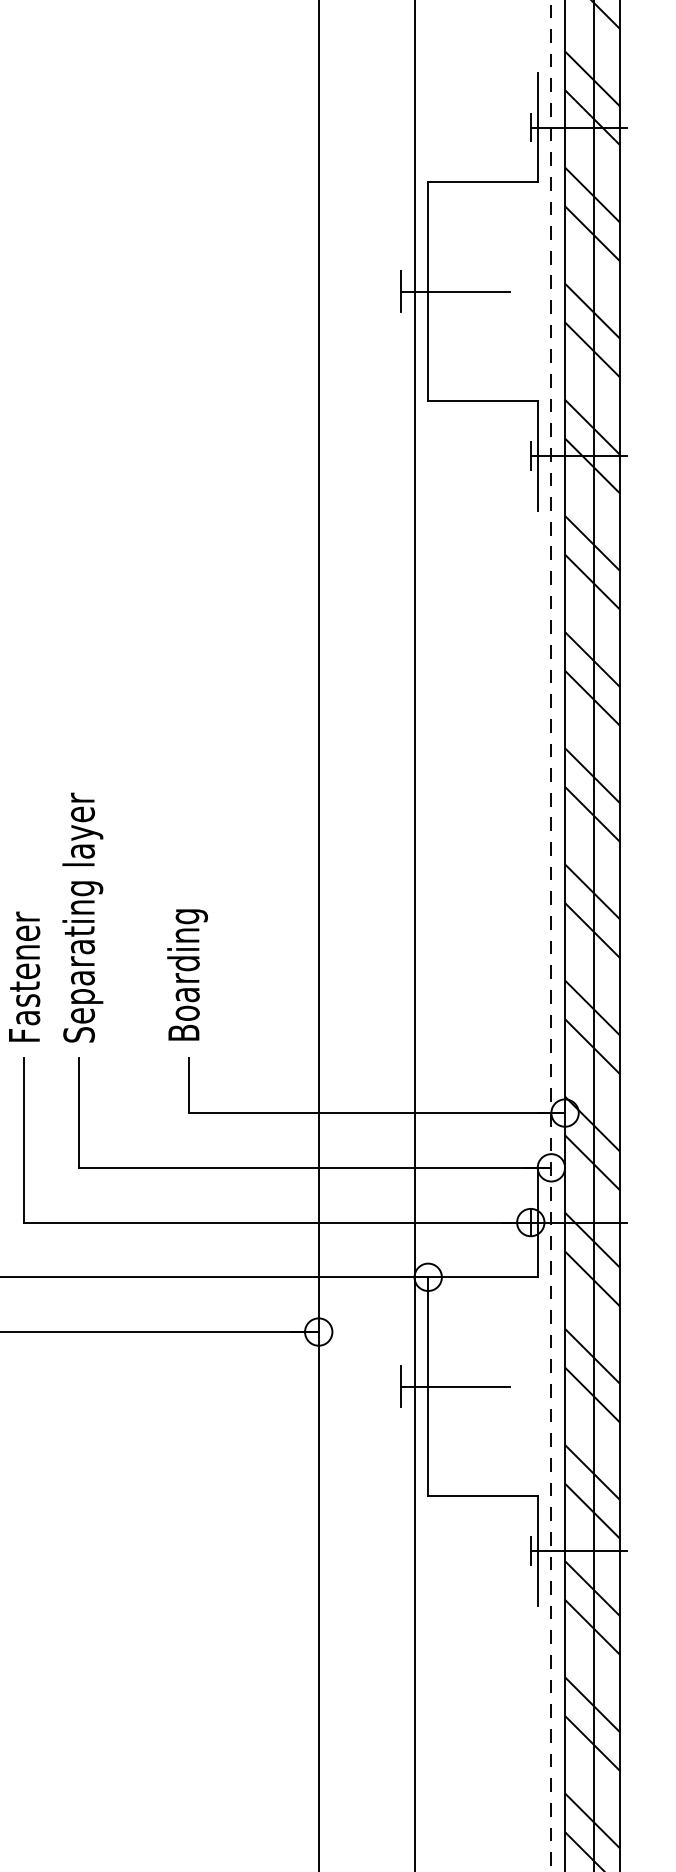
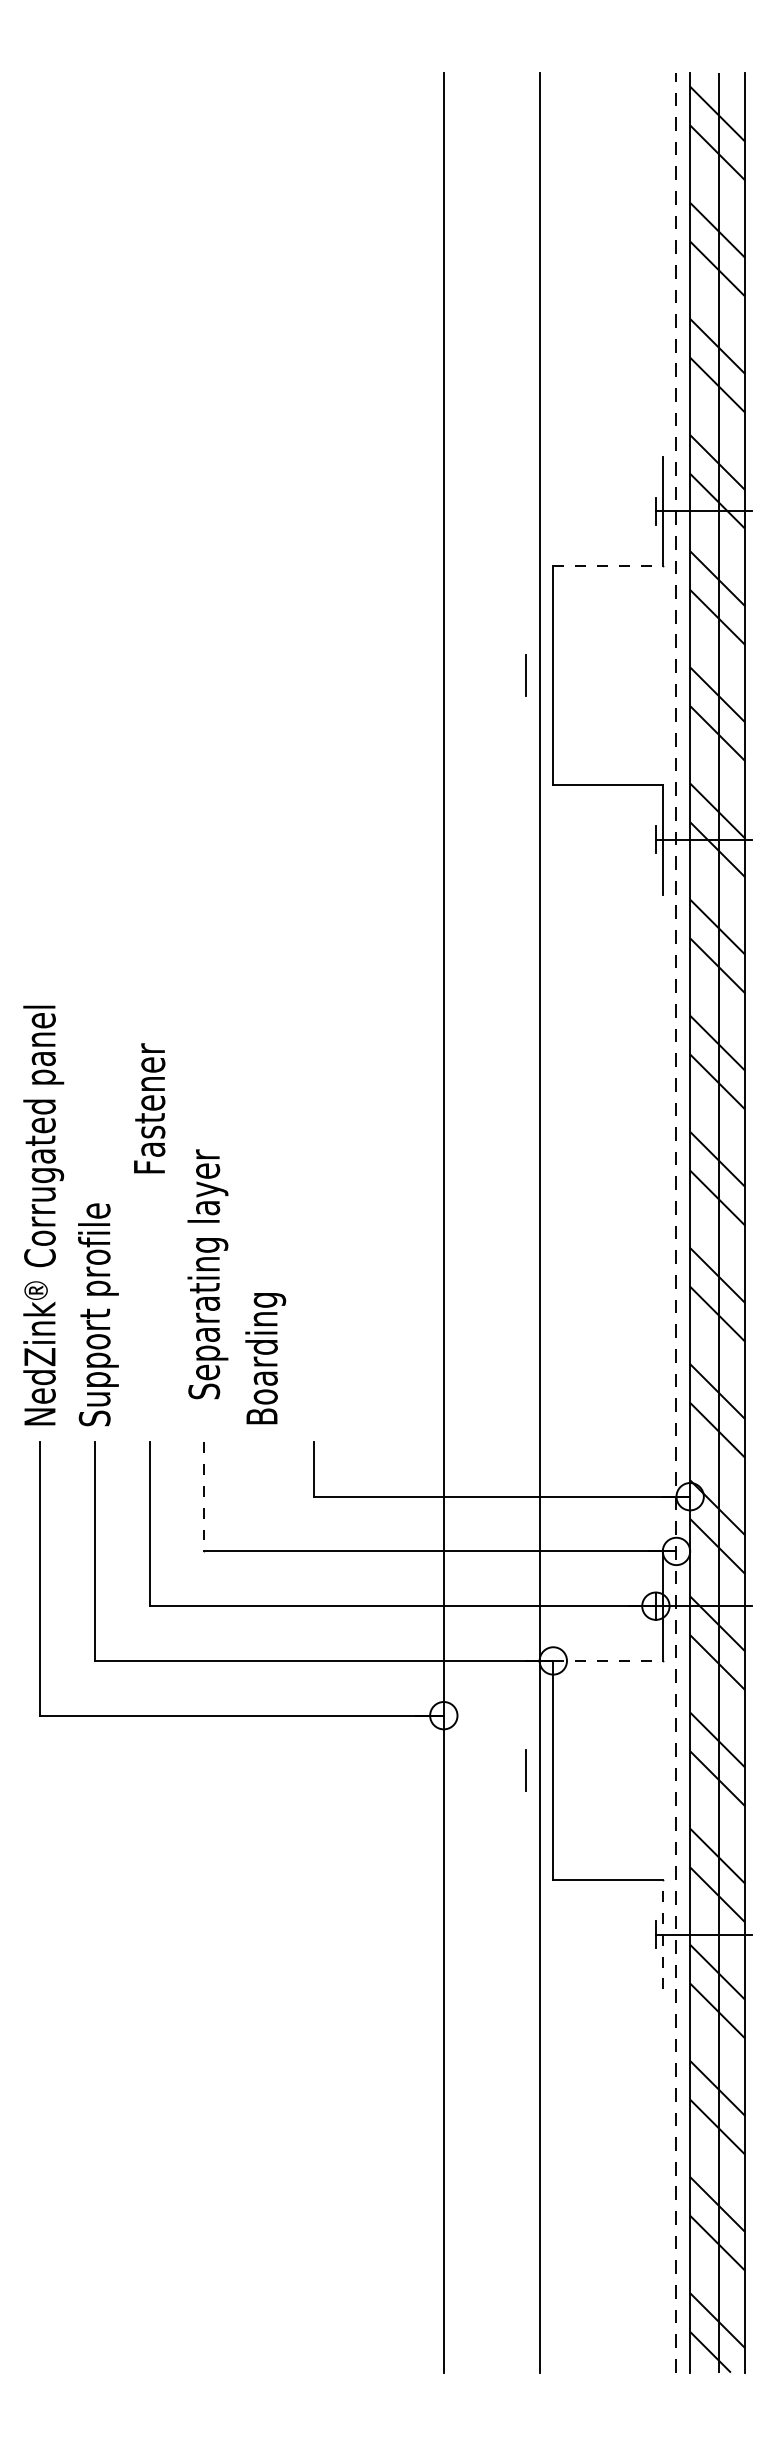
line: (483, 182) -> (608, 566), solid -> dashed
line: (455, 291) -> (580, 675), removed
text: (82, 917) -> (207, 1274), moved
text: (187, 974) -> (265, 1358), moved
text: (24, 976) -> (149, 1108), moved
line: (79, 1112) -> (204, 1496), solid -> dashed
line: (483, 1276) -> (608, 1660), solid -> dashed
line: (455, 1386) -> (580, 1770), removed
line: (537, 1550) -> (662, 1934), solid -> dashed

